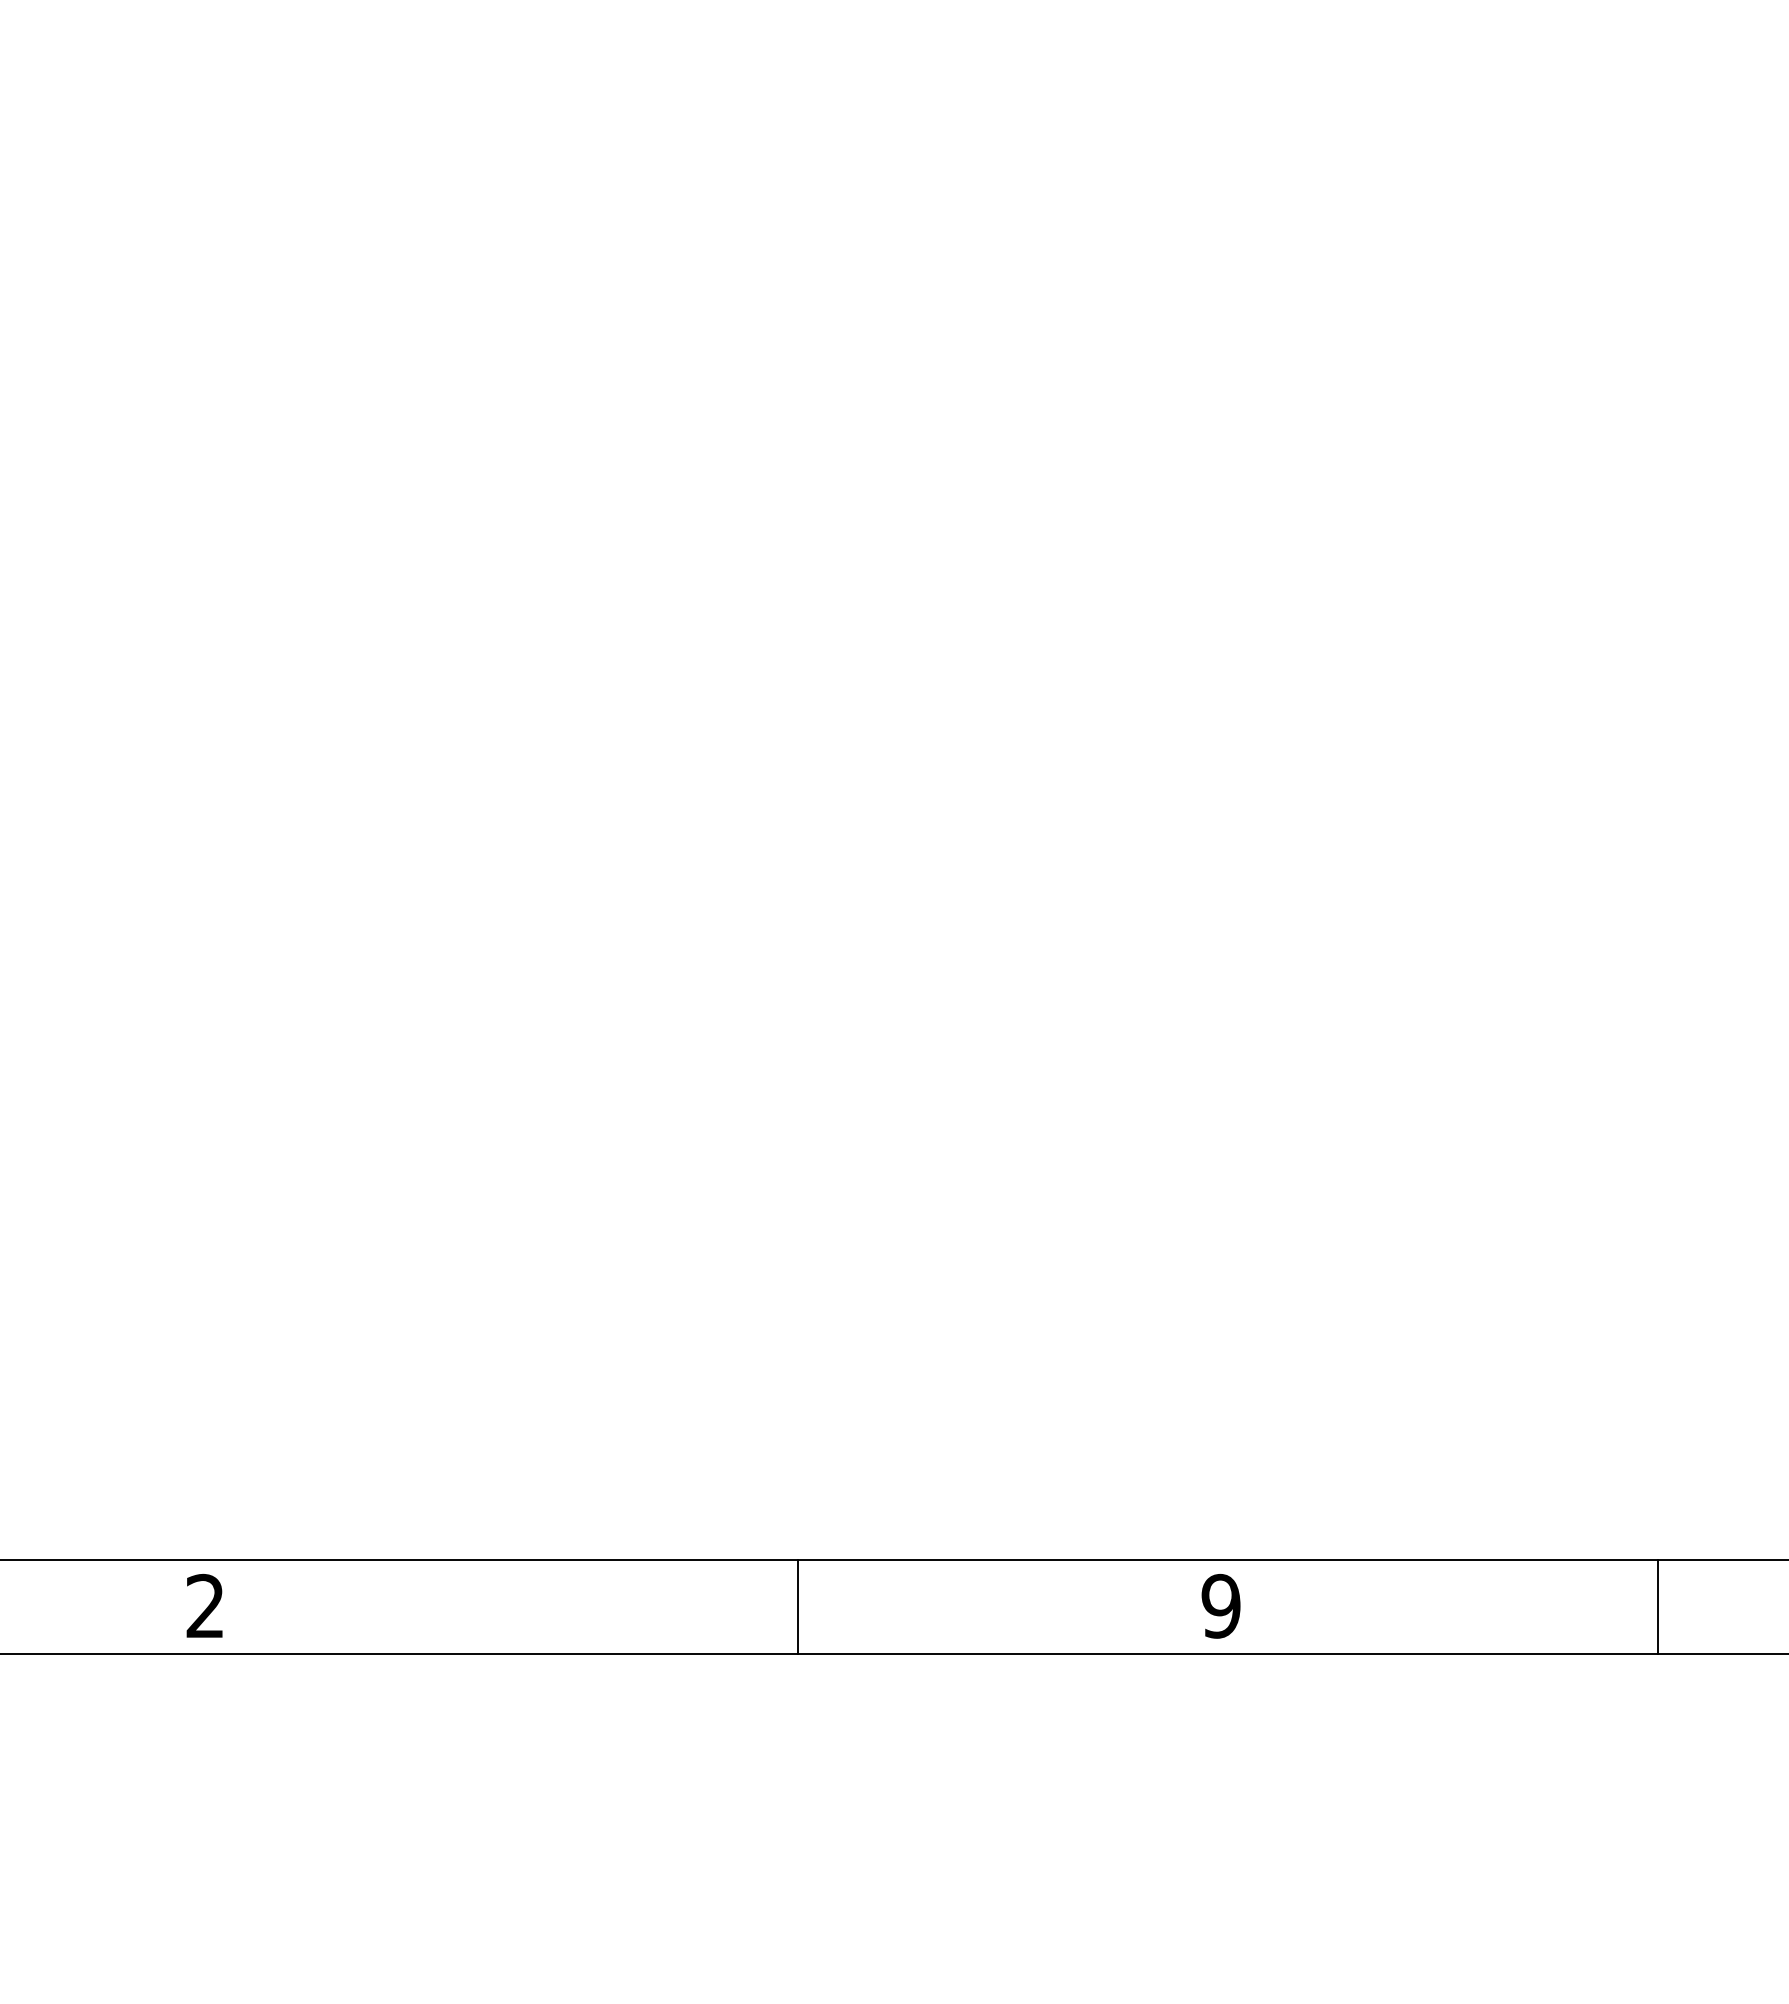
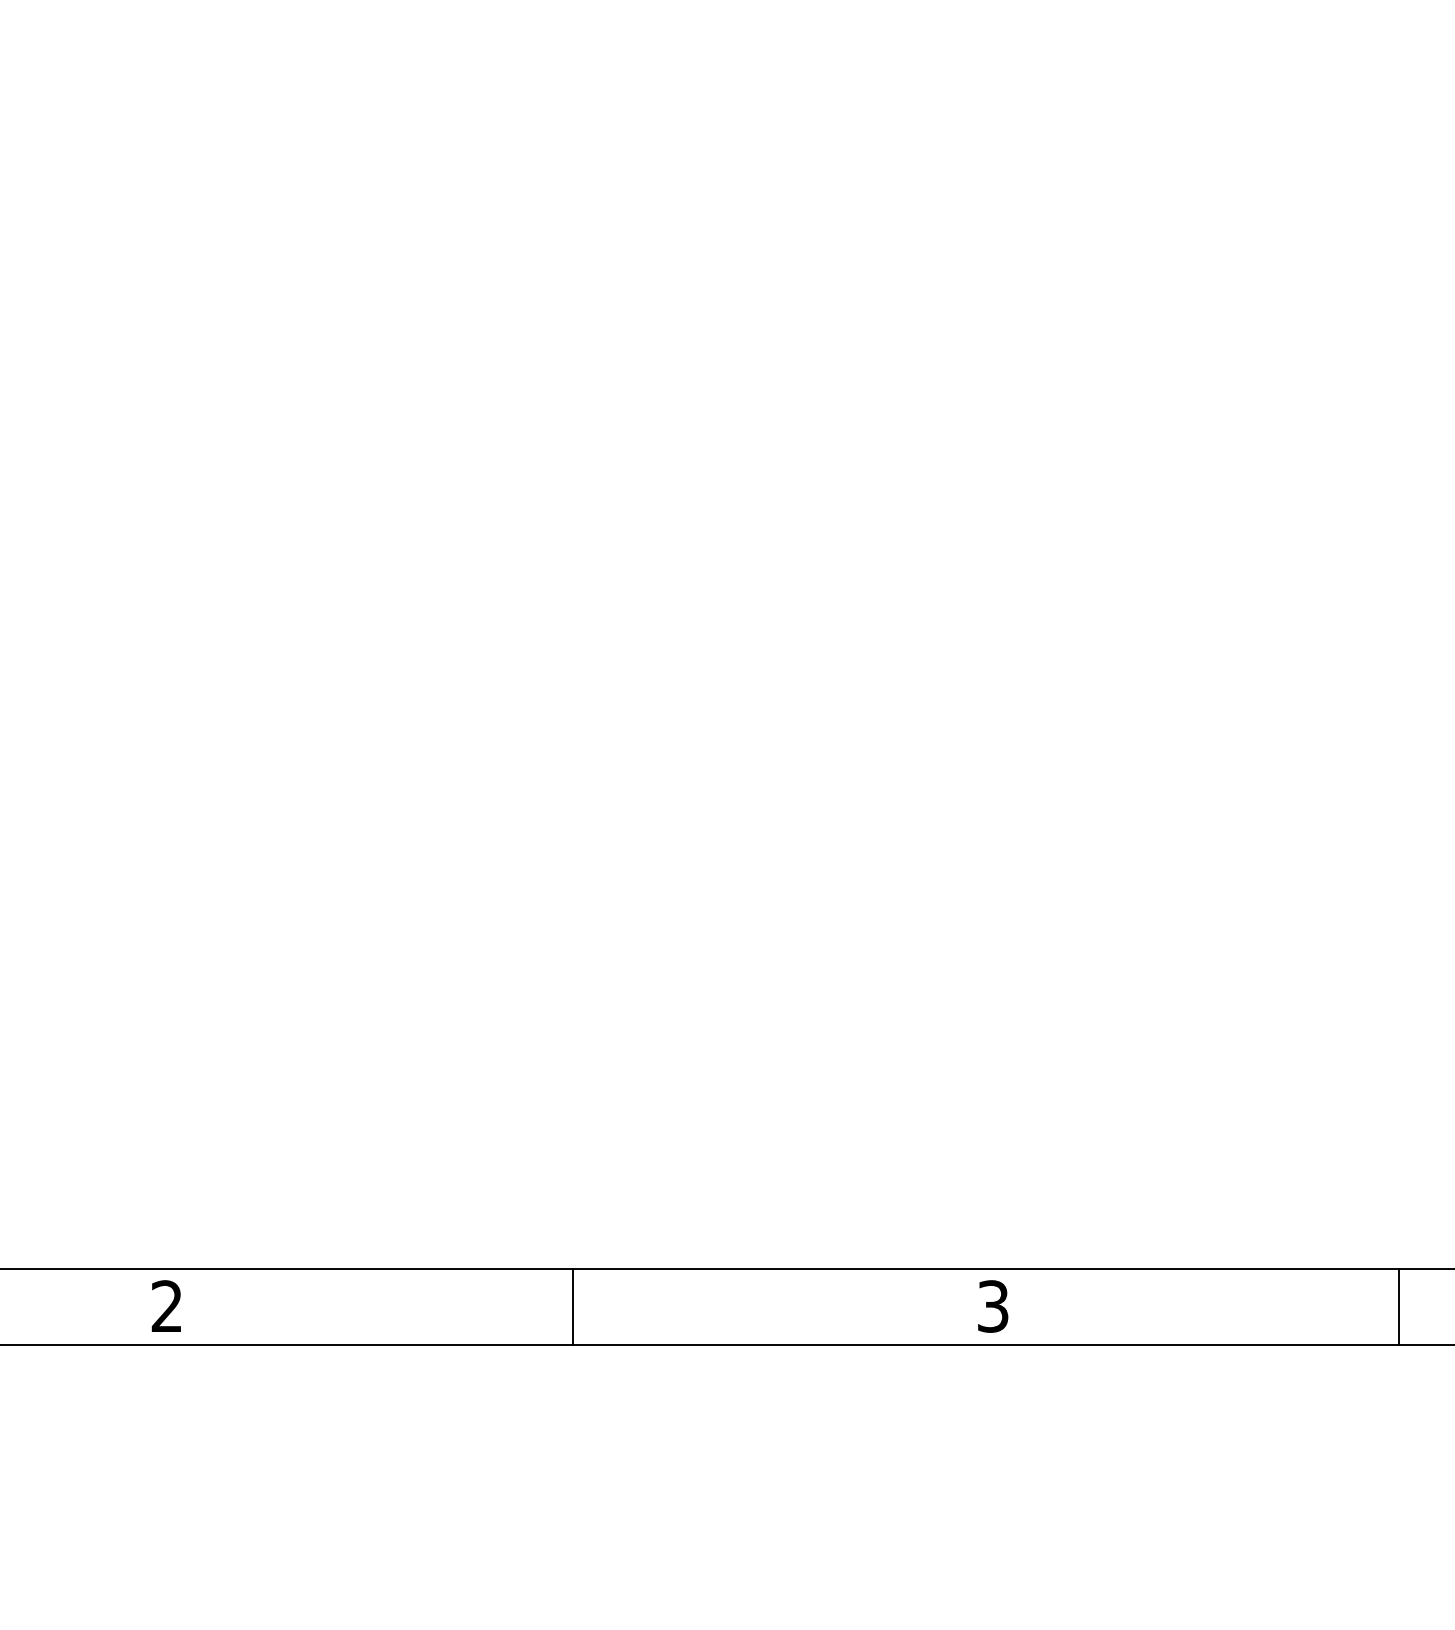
line: (798, 1606) -> (573, 1306), moved
text: (1220, 1606) -> (992, 1306), 9 -> 3
line: (1658, 1606) -> (1399, 1306), moved

